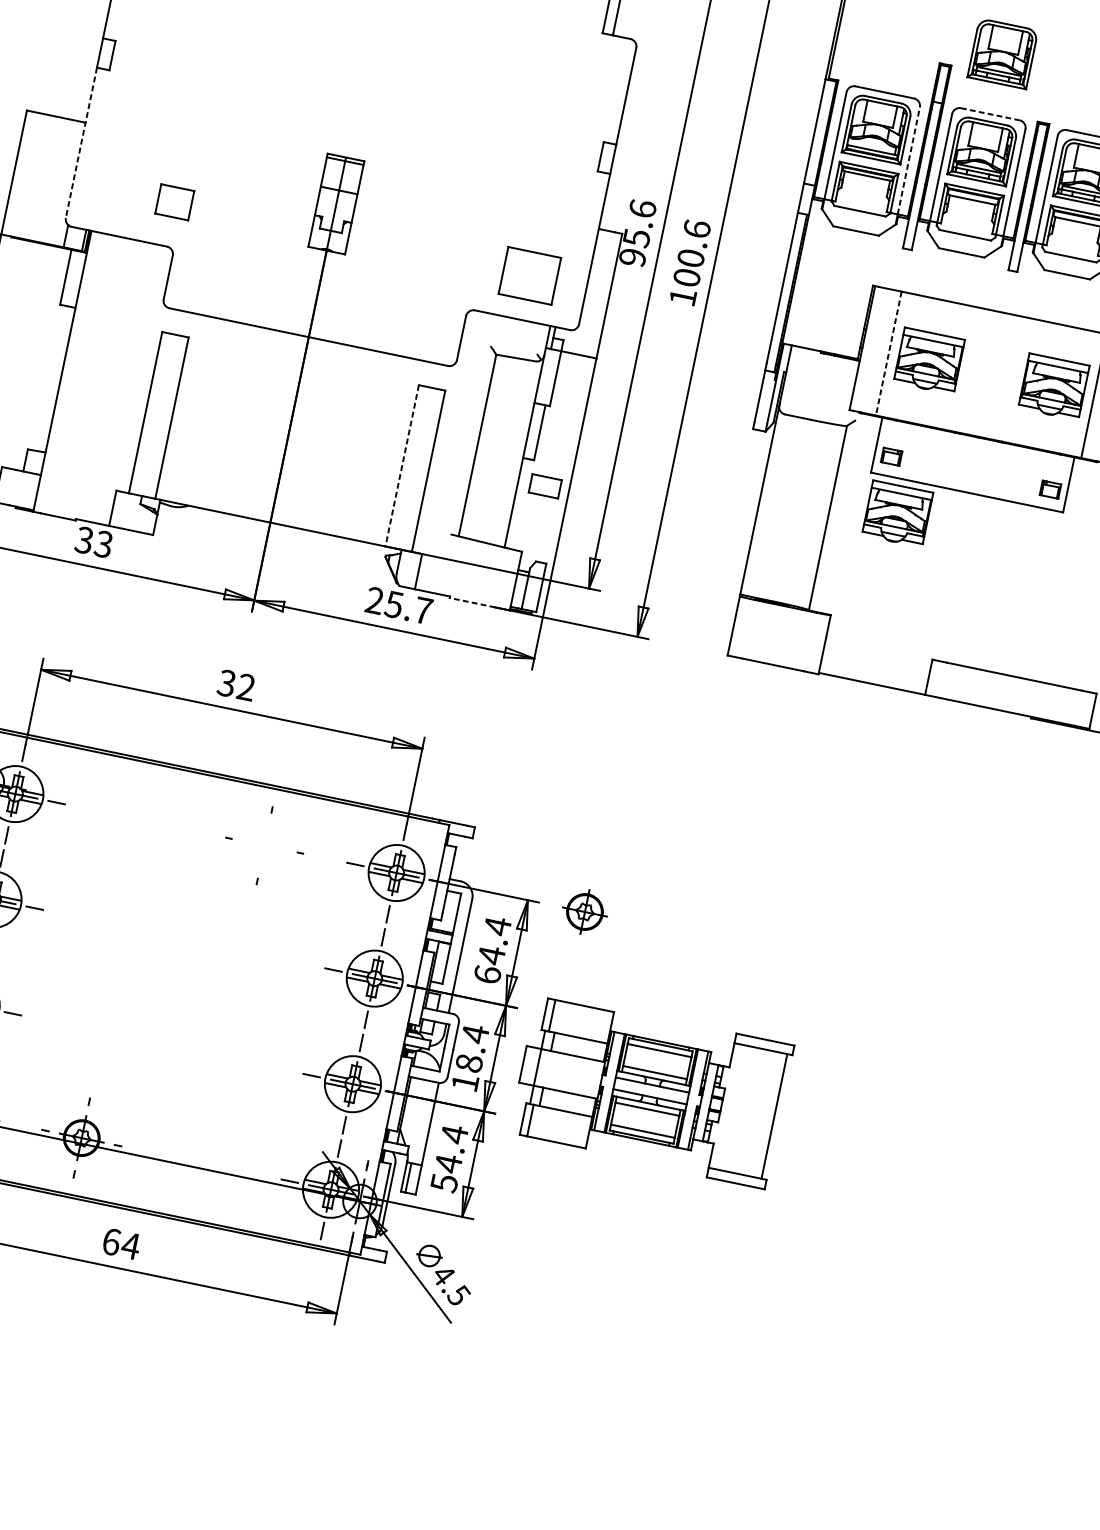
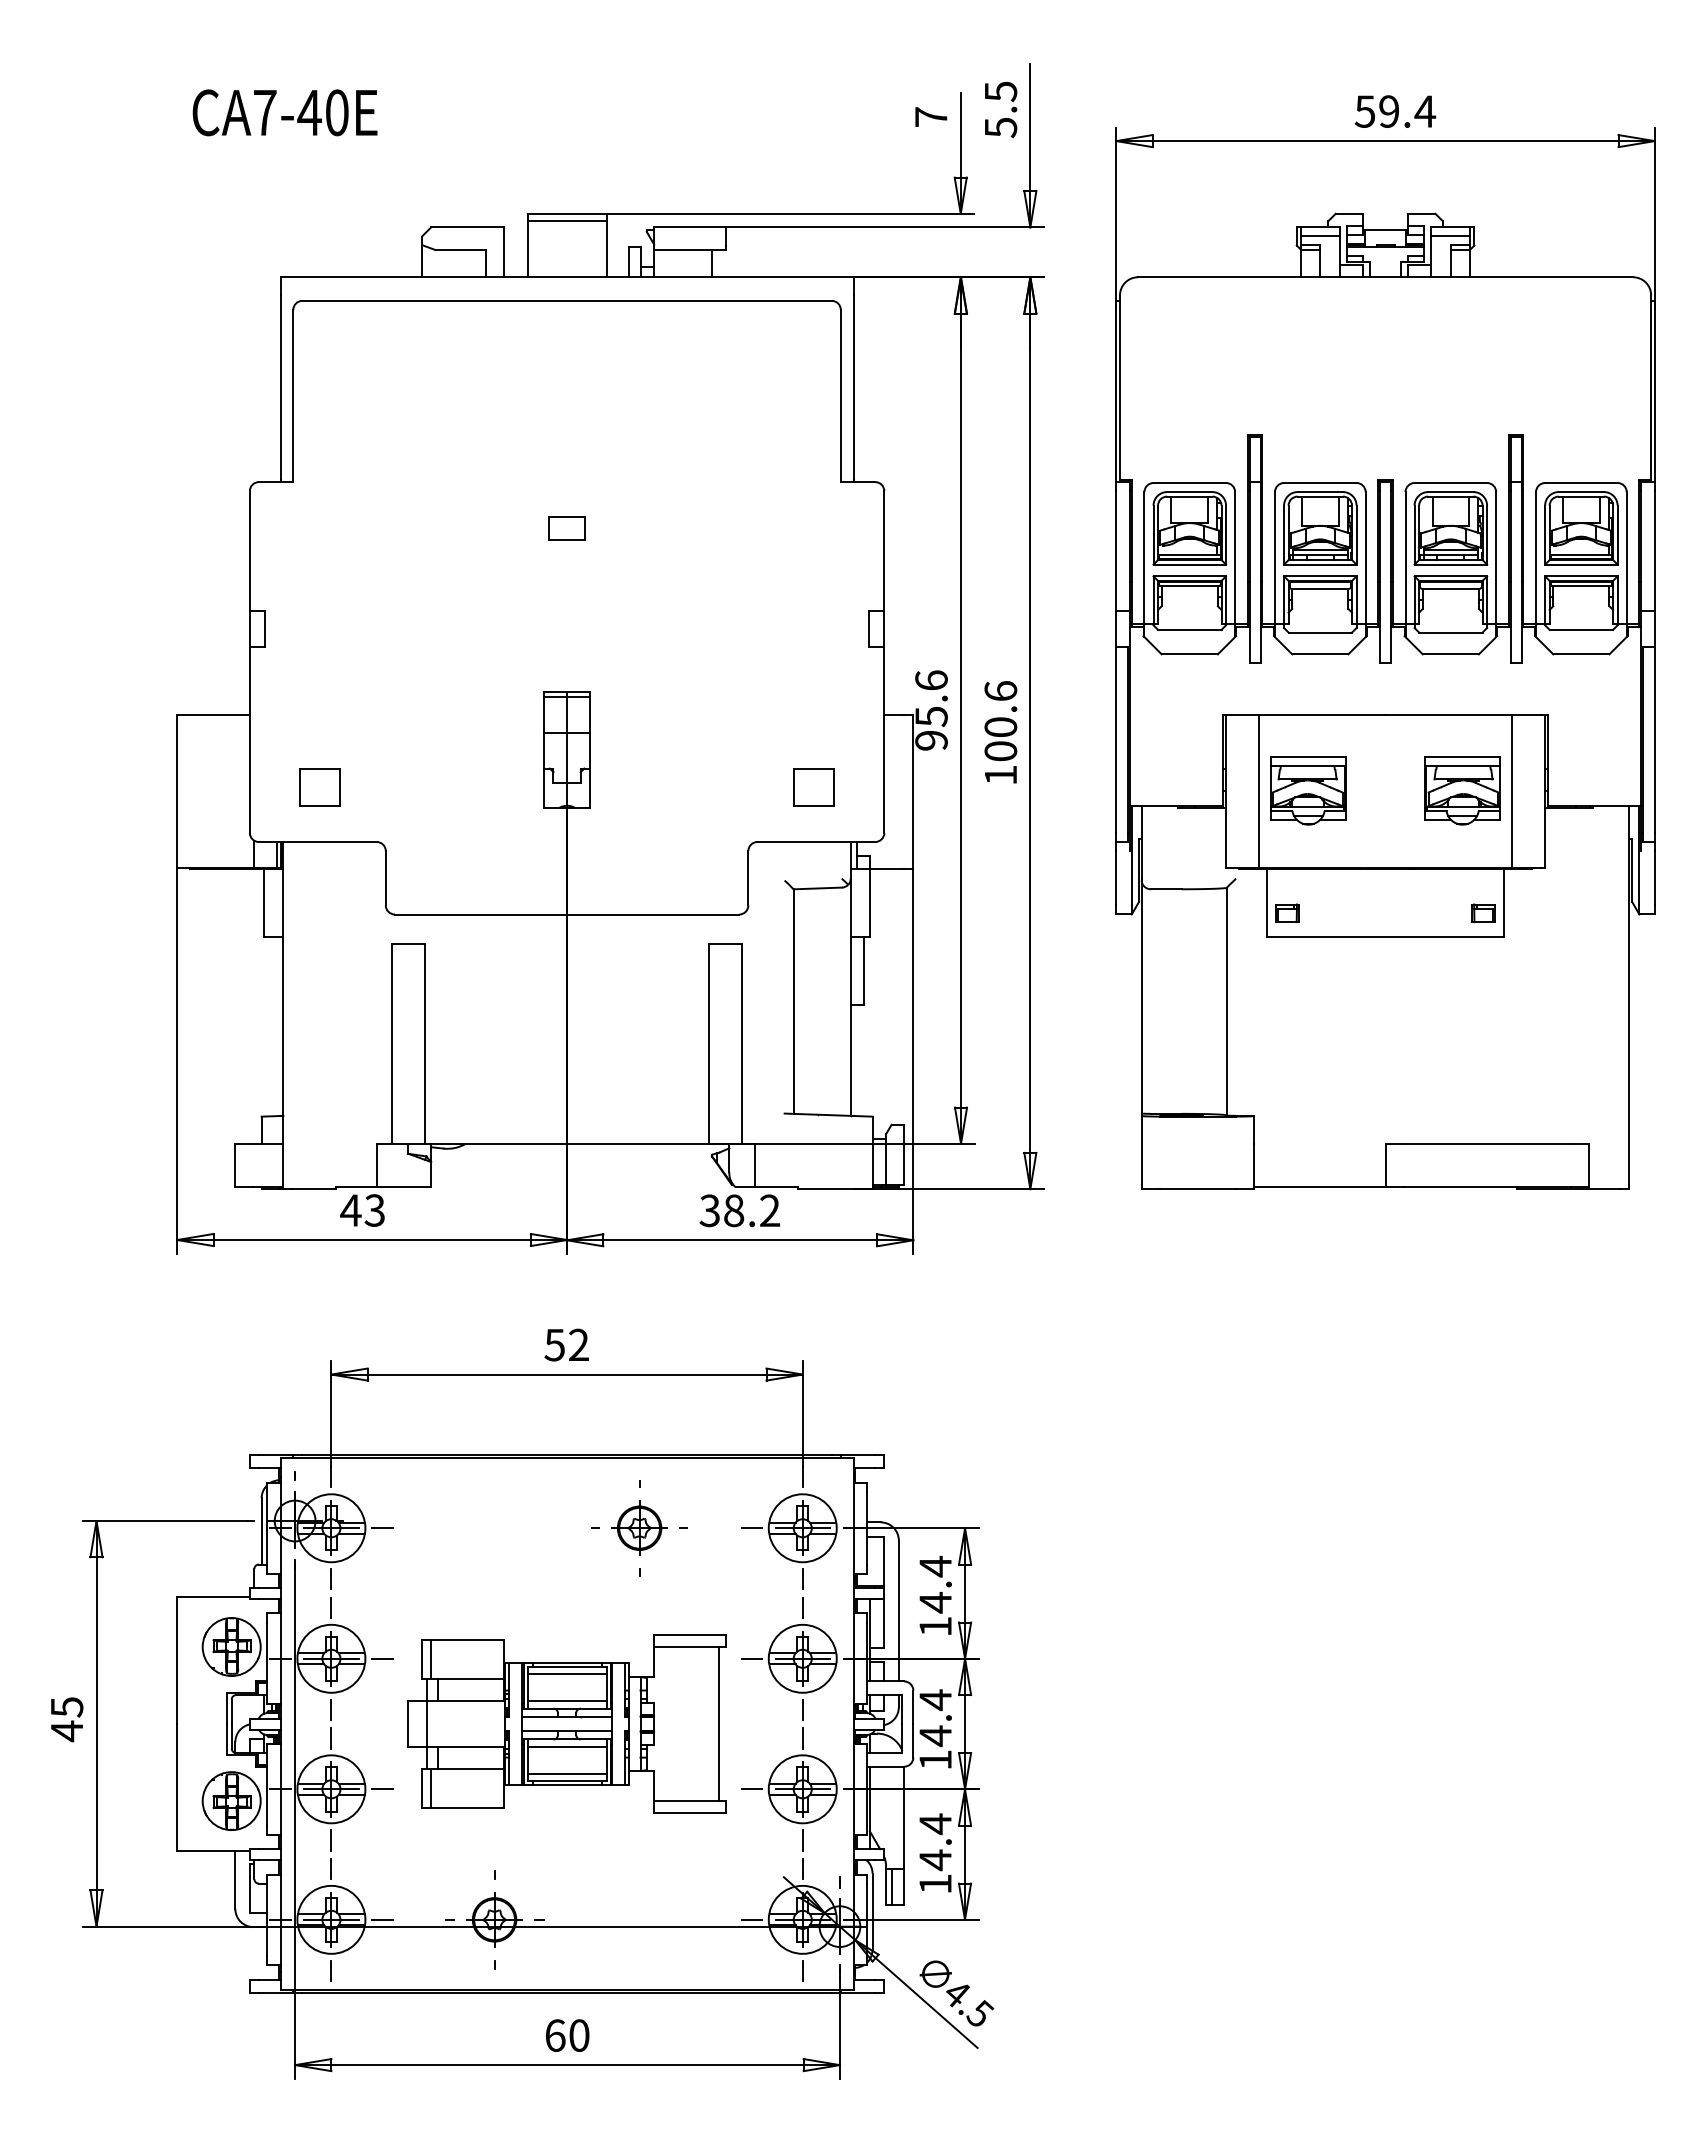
part: (1002, 54) -> (1320, 408), removed
line: (990, 114) -> (1320, 483), dashed -> solid
line: (81, 143) -> (249, 740), dashed -> solid
line: (909, 160) -> (1235, 557), dashed -> solid
part: (174, 202) -> (319, 787), moved
part: (529, 275) -> (813, 787), size x0.62
line: (888, 353) -> (1258, 791), dashed -> solid
line: (402, 466) -> (709, 1044), dashed -> solid
part: (544, 486) -> (566, 528), moved
part: (897, 513) -> (1308, 979), removed
text: (84, 540) -> (350, 1210), 33 -> 43
line: (471, 602) -> (825, 1189), dashed -> solid
text: (398, 605) -> (739, 1210), 25.7 -> 38.2
text: (226, 682) -> (554, 1344), 32 -> 52
part: (585, 911) -> (639, 1527), moved
text: (487, 974) -> (935, 1626), 64.4 -> 14.4
text: (469, 1063) -> (935, 1736), 18.4 -> 14.4
part: (650, 1090) -> (566, 1723), moved
text: (444, 1183) -> (935, 1884), 54.4 -> 14.4
text: (131, 1245) -> (579, 2035), 64 -> 60

